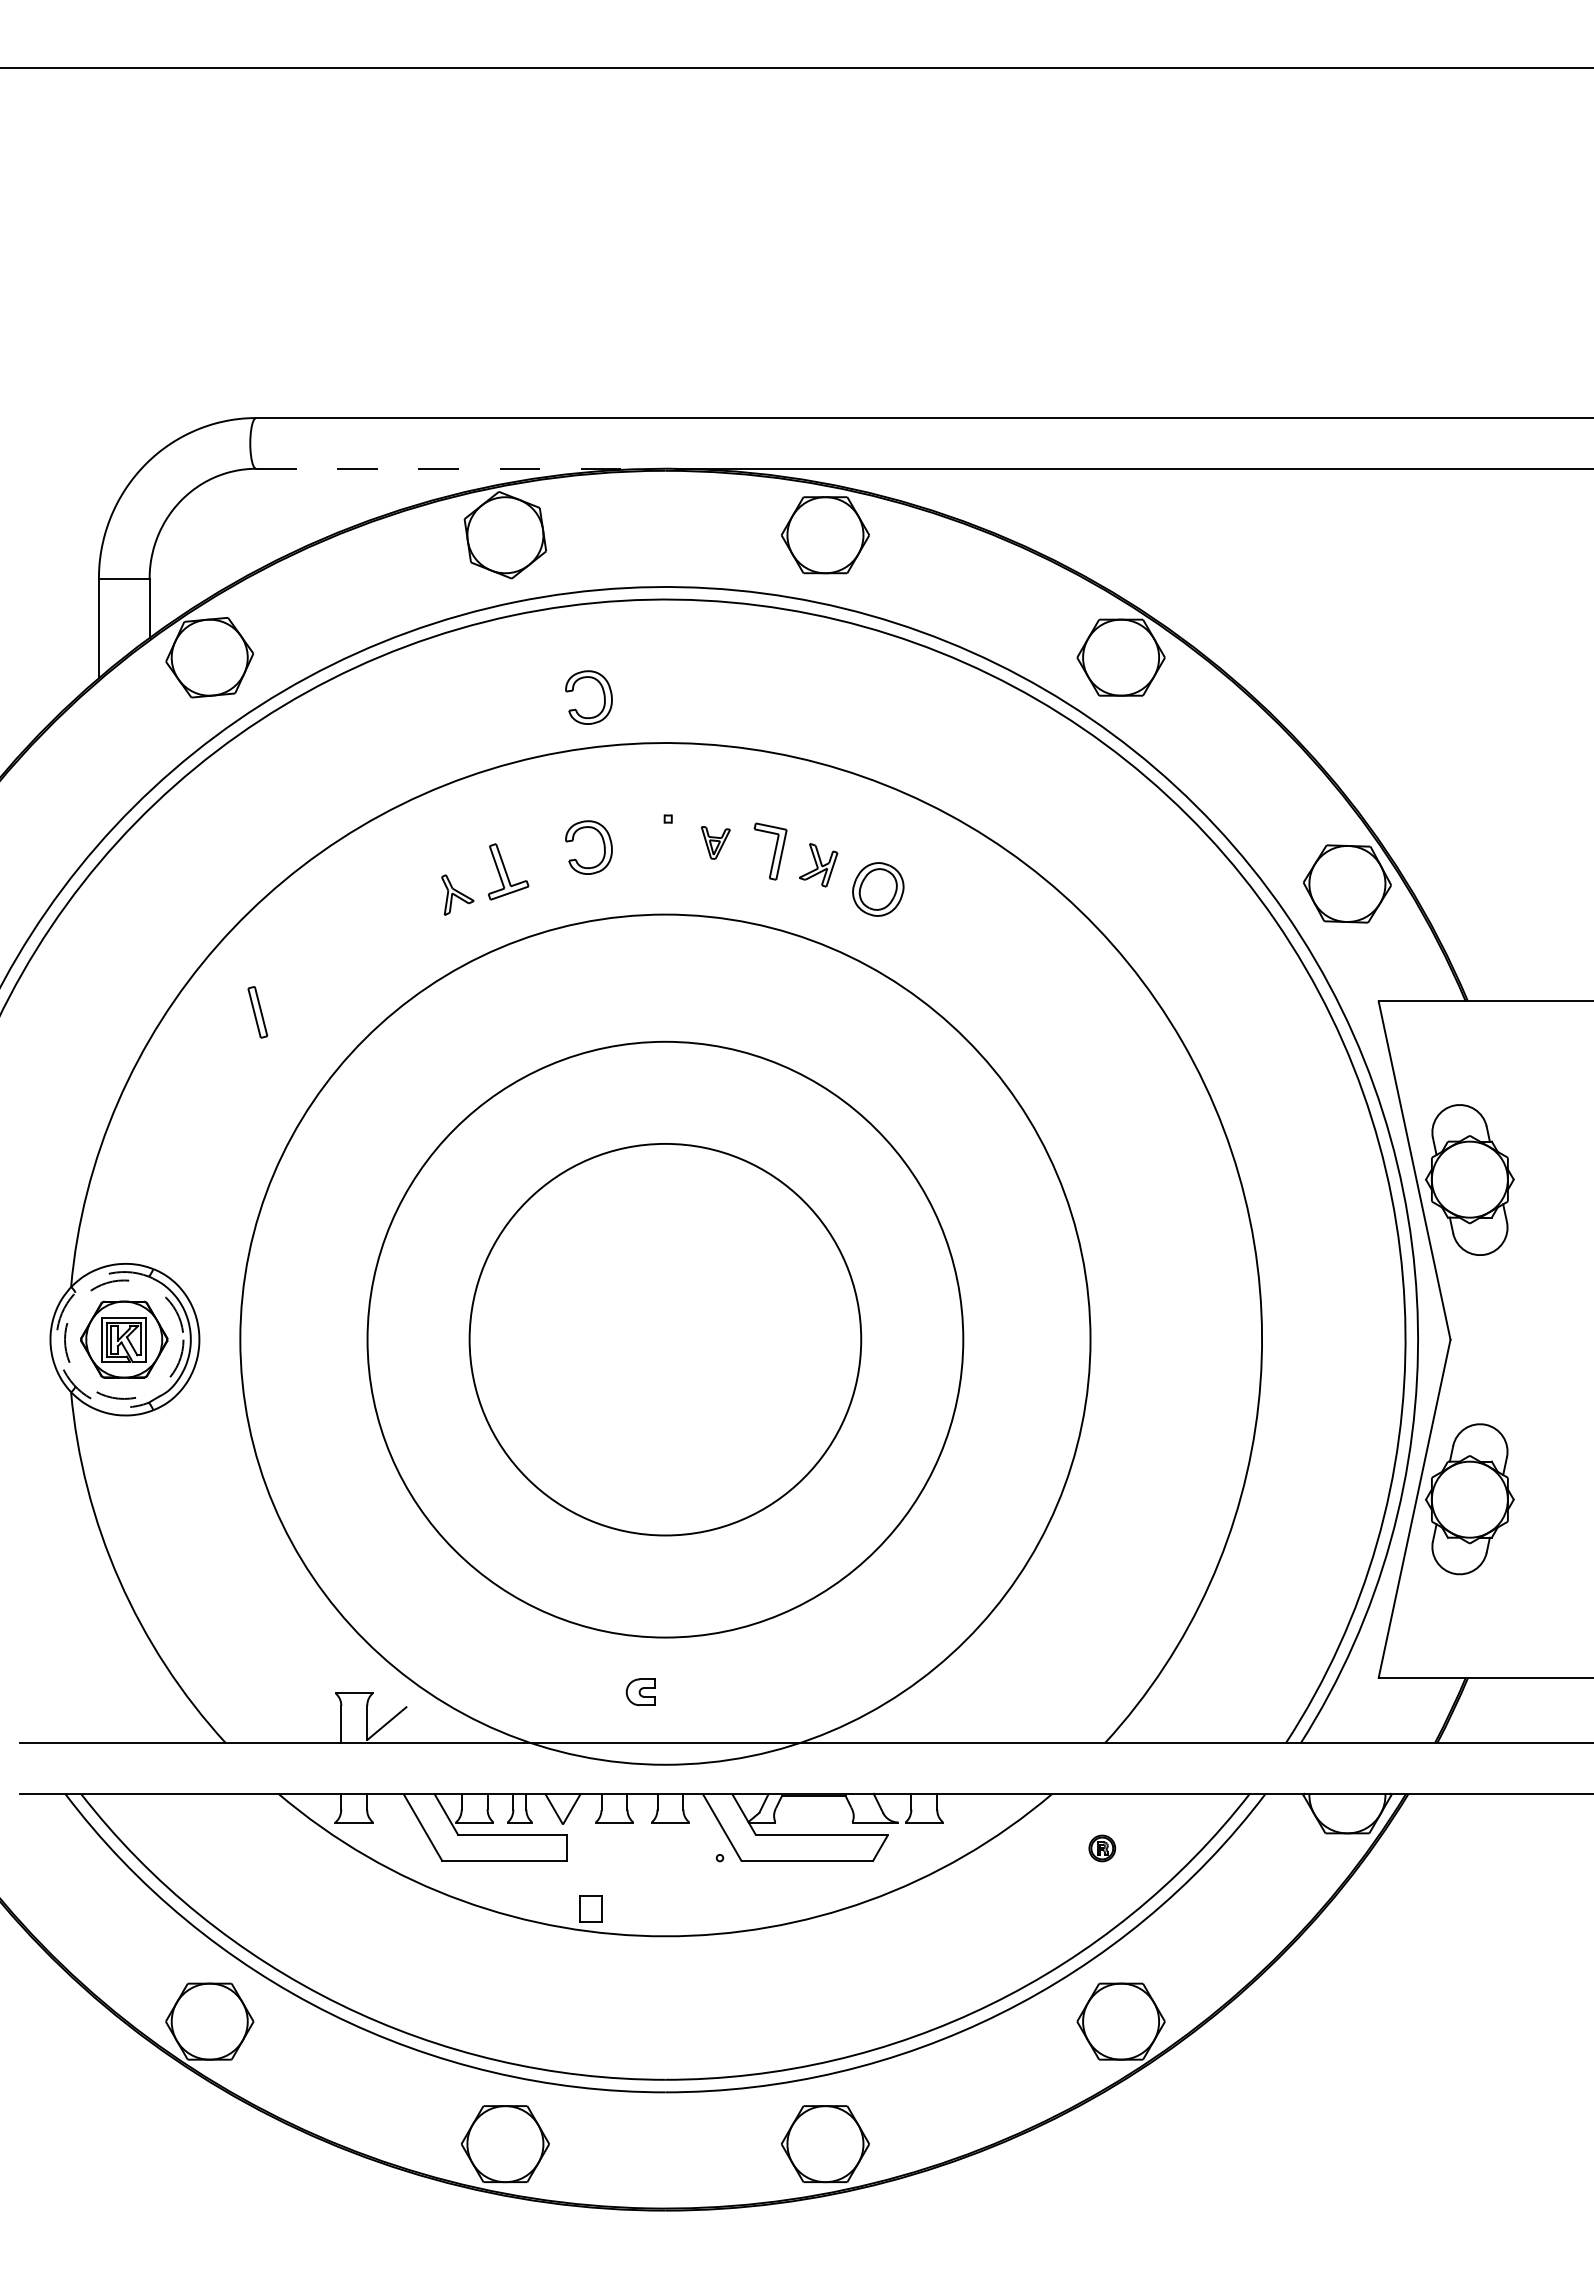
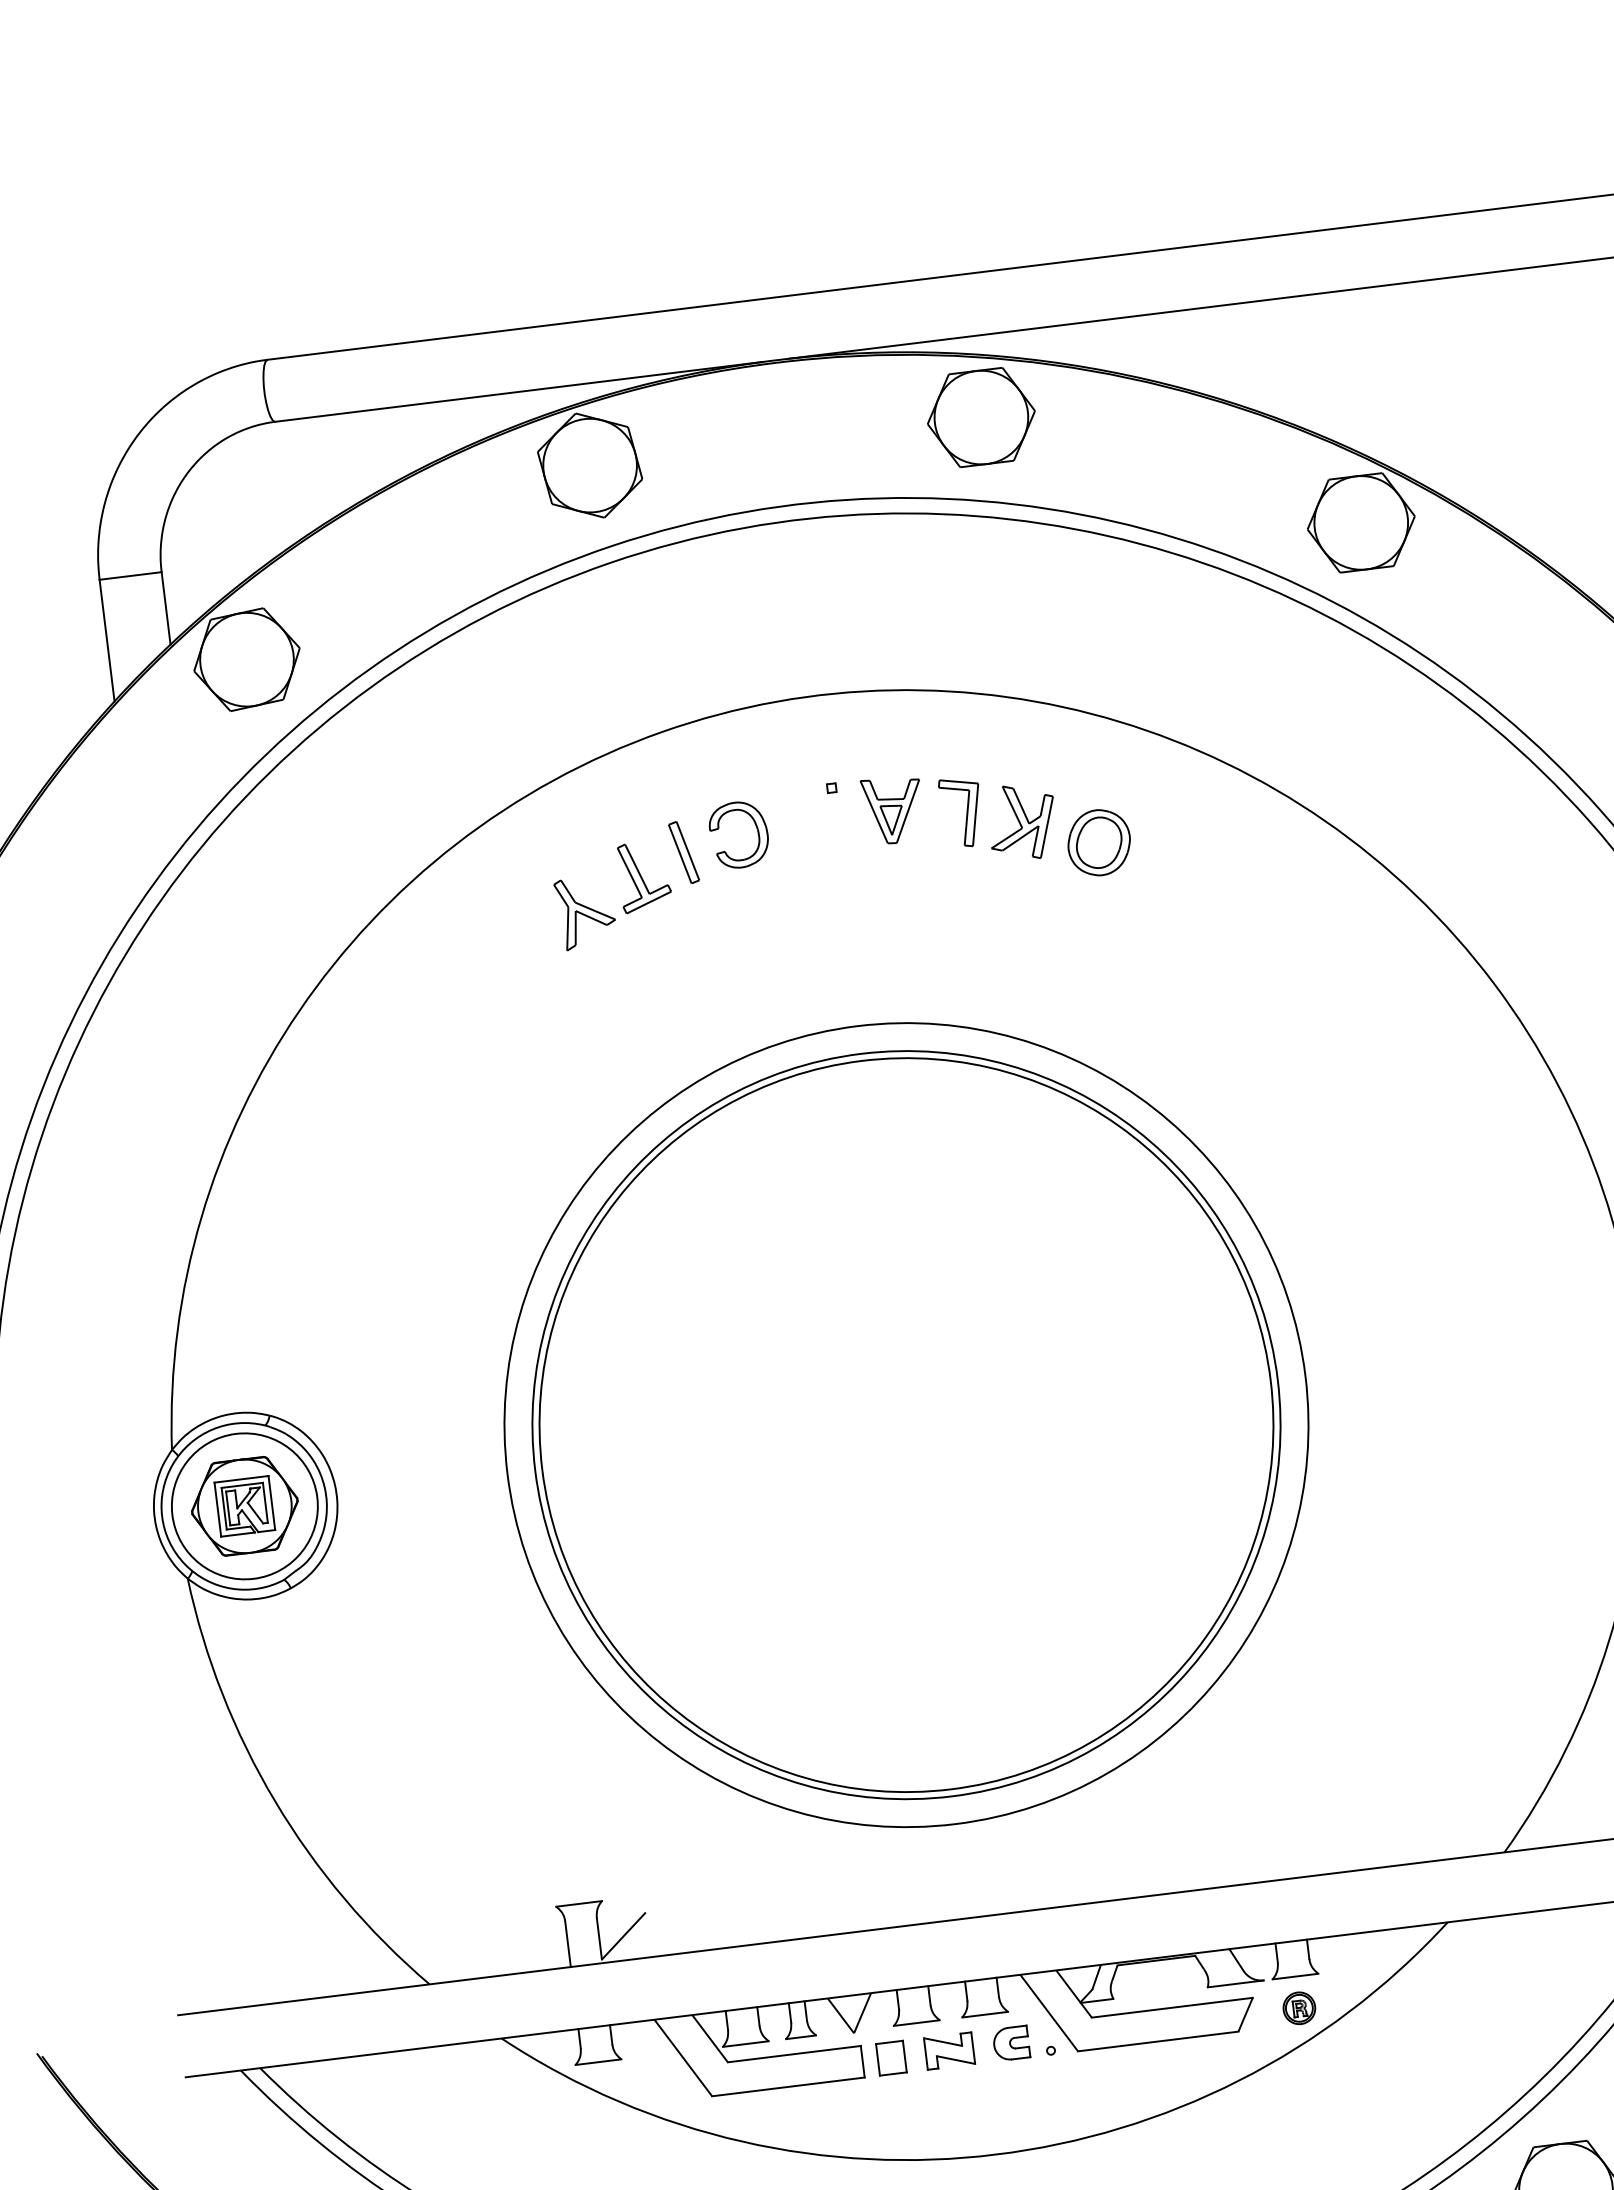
line: (455, 468) -> (519, 391), dashed -> solid
part: (603, 697) -> (734, 649), removed
part: (715, 842) -> (893, 809), size x1.67
part: (818, 864) -> (1022, 821), size x1.43
part: (457, 894) -> (585, 912), size x1.43
part: (257, 1012) -> (683, 852), moved
arc: (56, 1339) -> (161, 1516), dashed -> solid
circle: (124, 1339) -> (245, 1506), dashed -> solid
circle: (665, 1339) -> (906, 1424), size x0.71
circle: (665, 1339) -> (906, 1424), size x1.67
part: (640, 1691) -> (1010, 2042), moved
part: (638, 1847) -> (949, 2050), added
part: (1102, 1848) -> (1299, 2008), moved
part: (590, 1908) -> (891, 2057), moved

